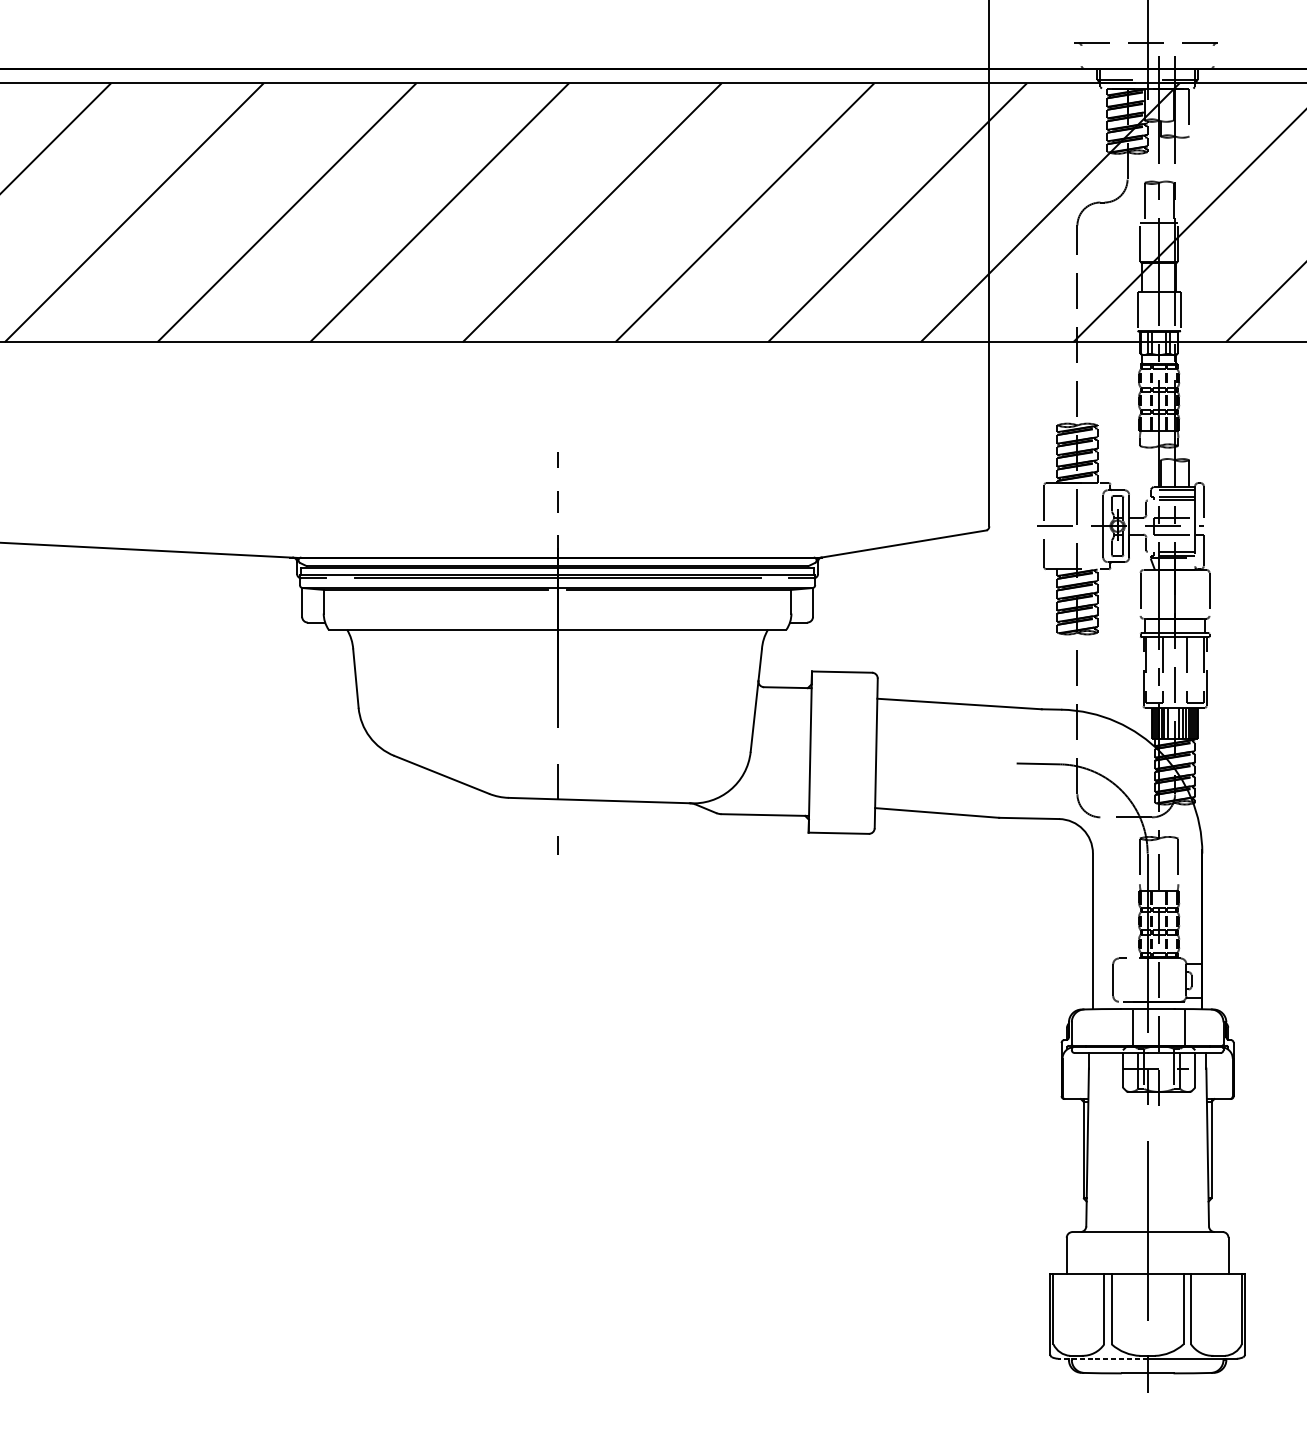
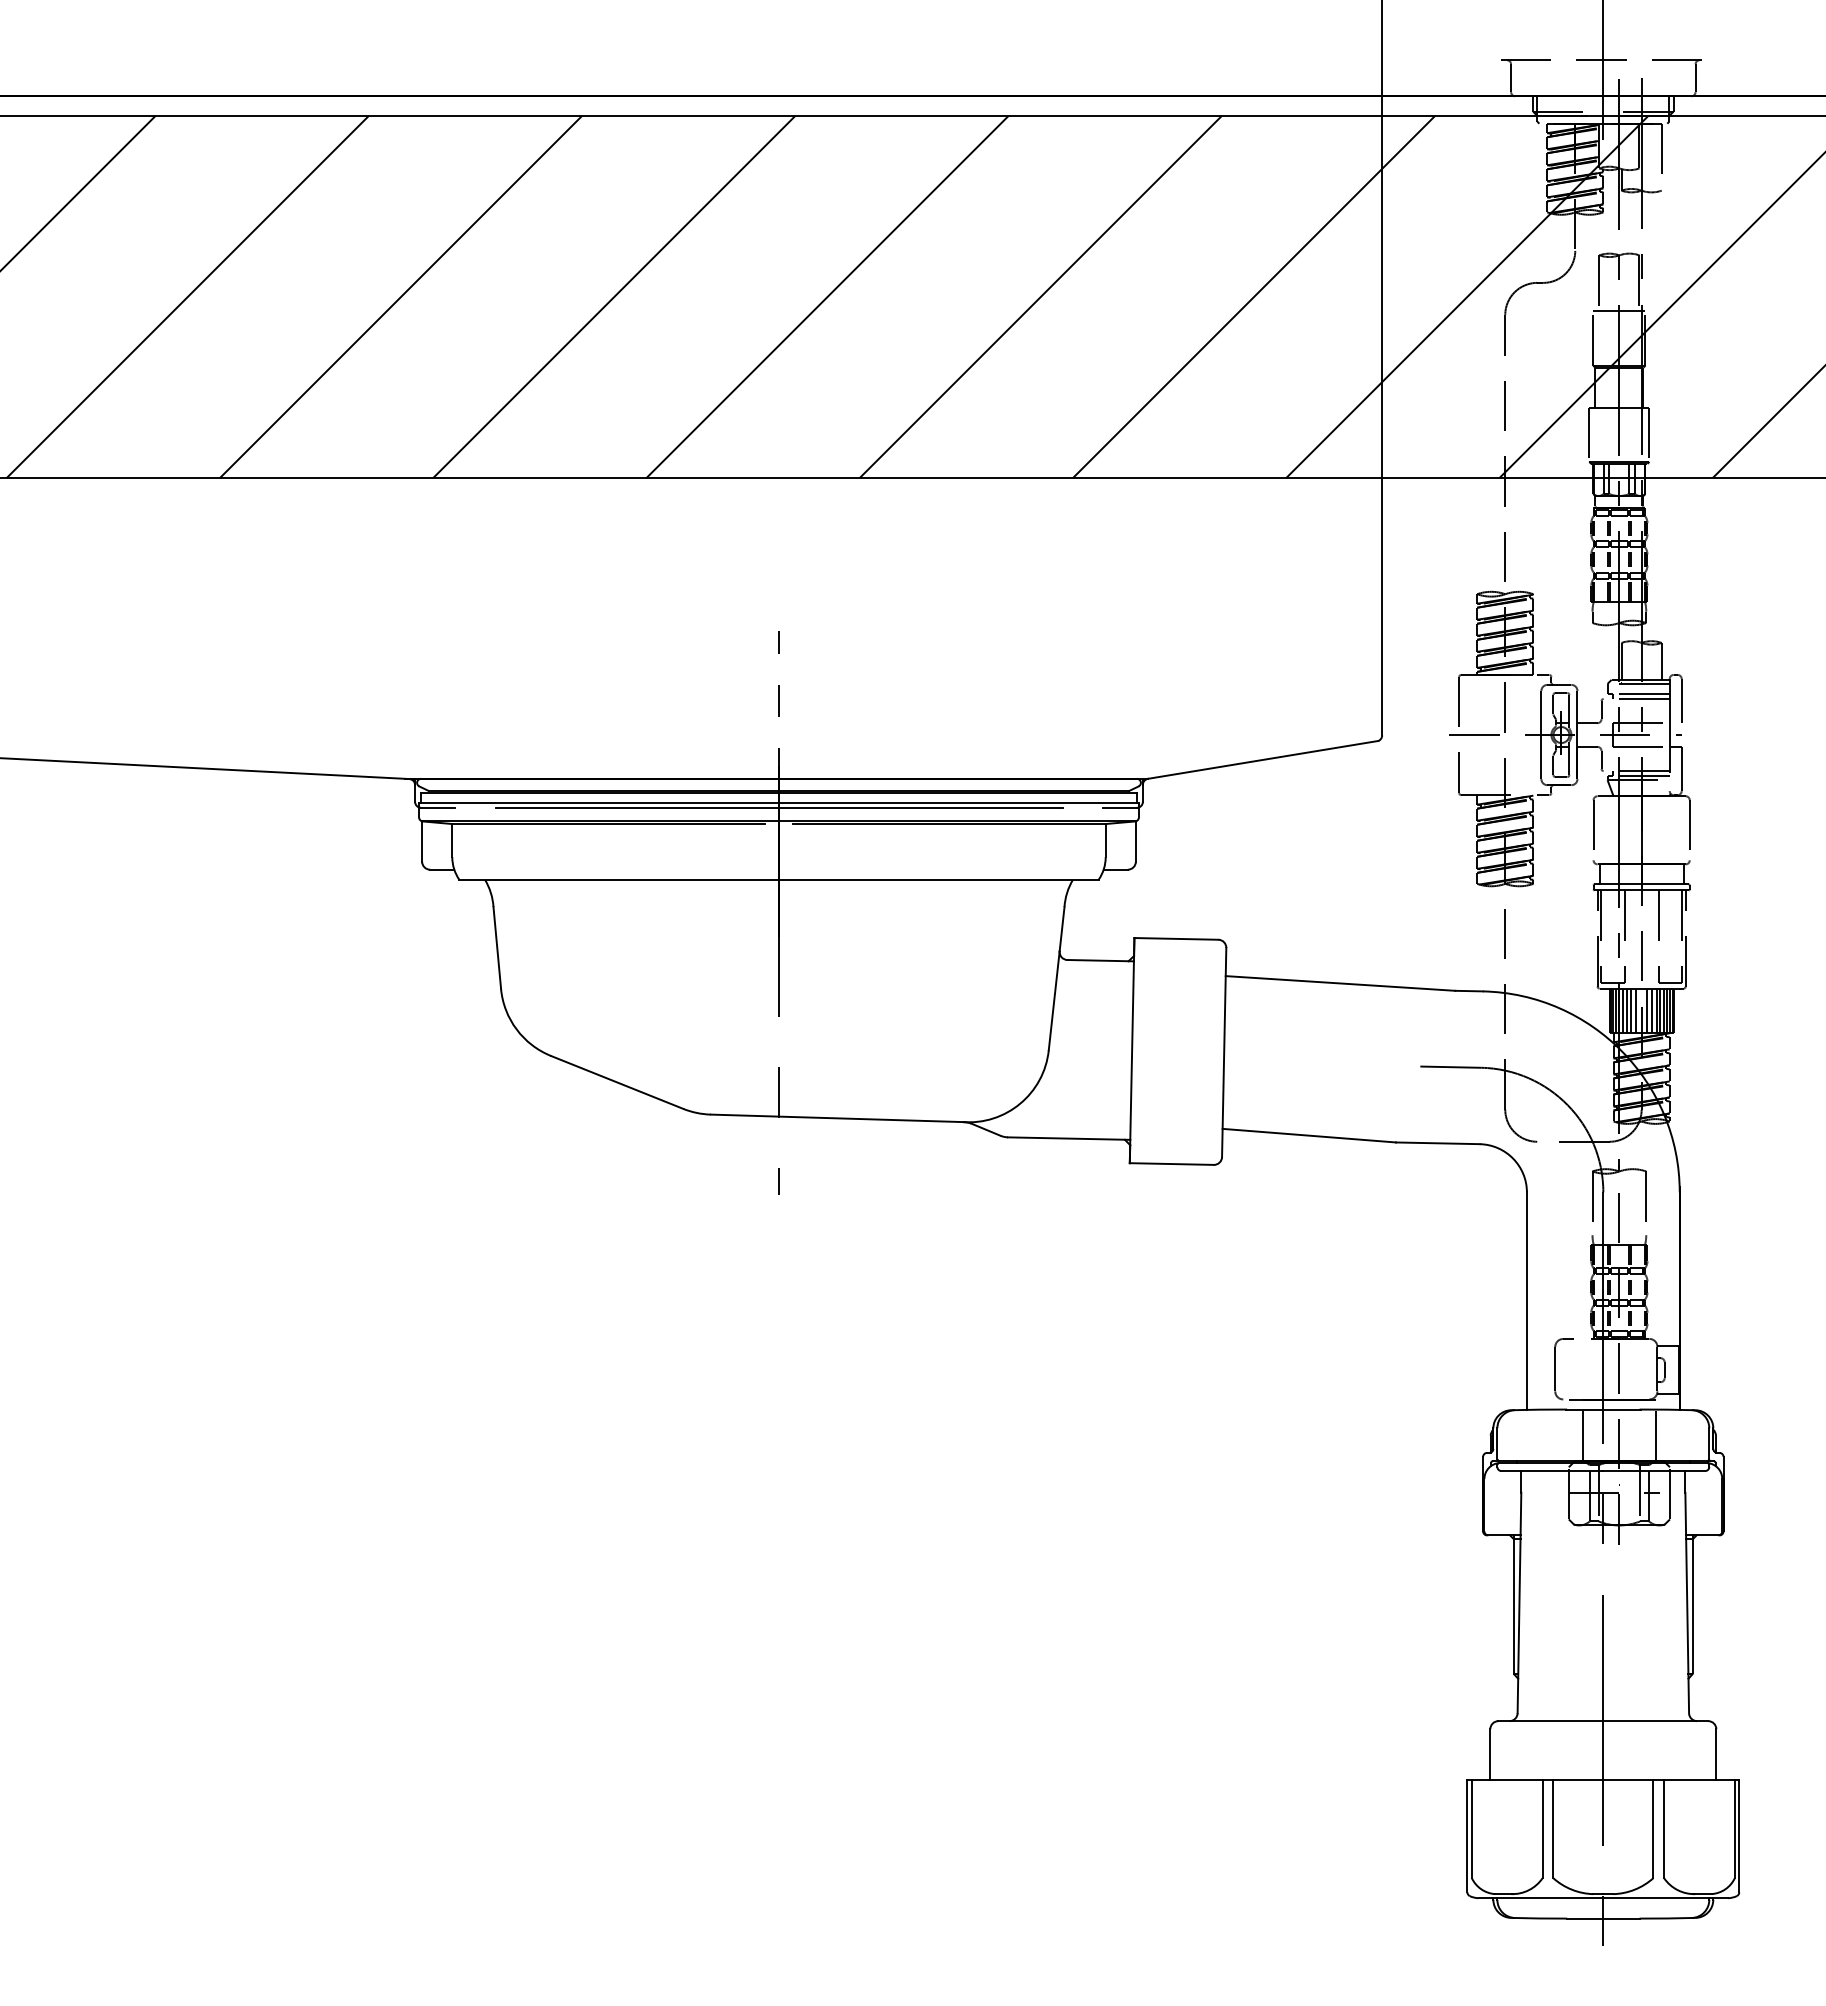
line: (1081, 56) -> (1511, 78), added
line: (1213, 56) -> (1695, 78), added
line: (1171, 723) -> (1636, 1010), added
line: (1102, 1358) -> (1540, 1898), dashed -> solid

